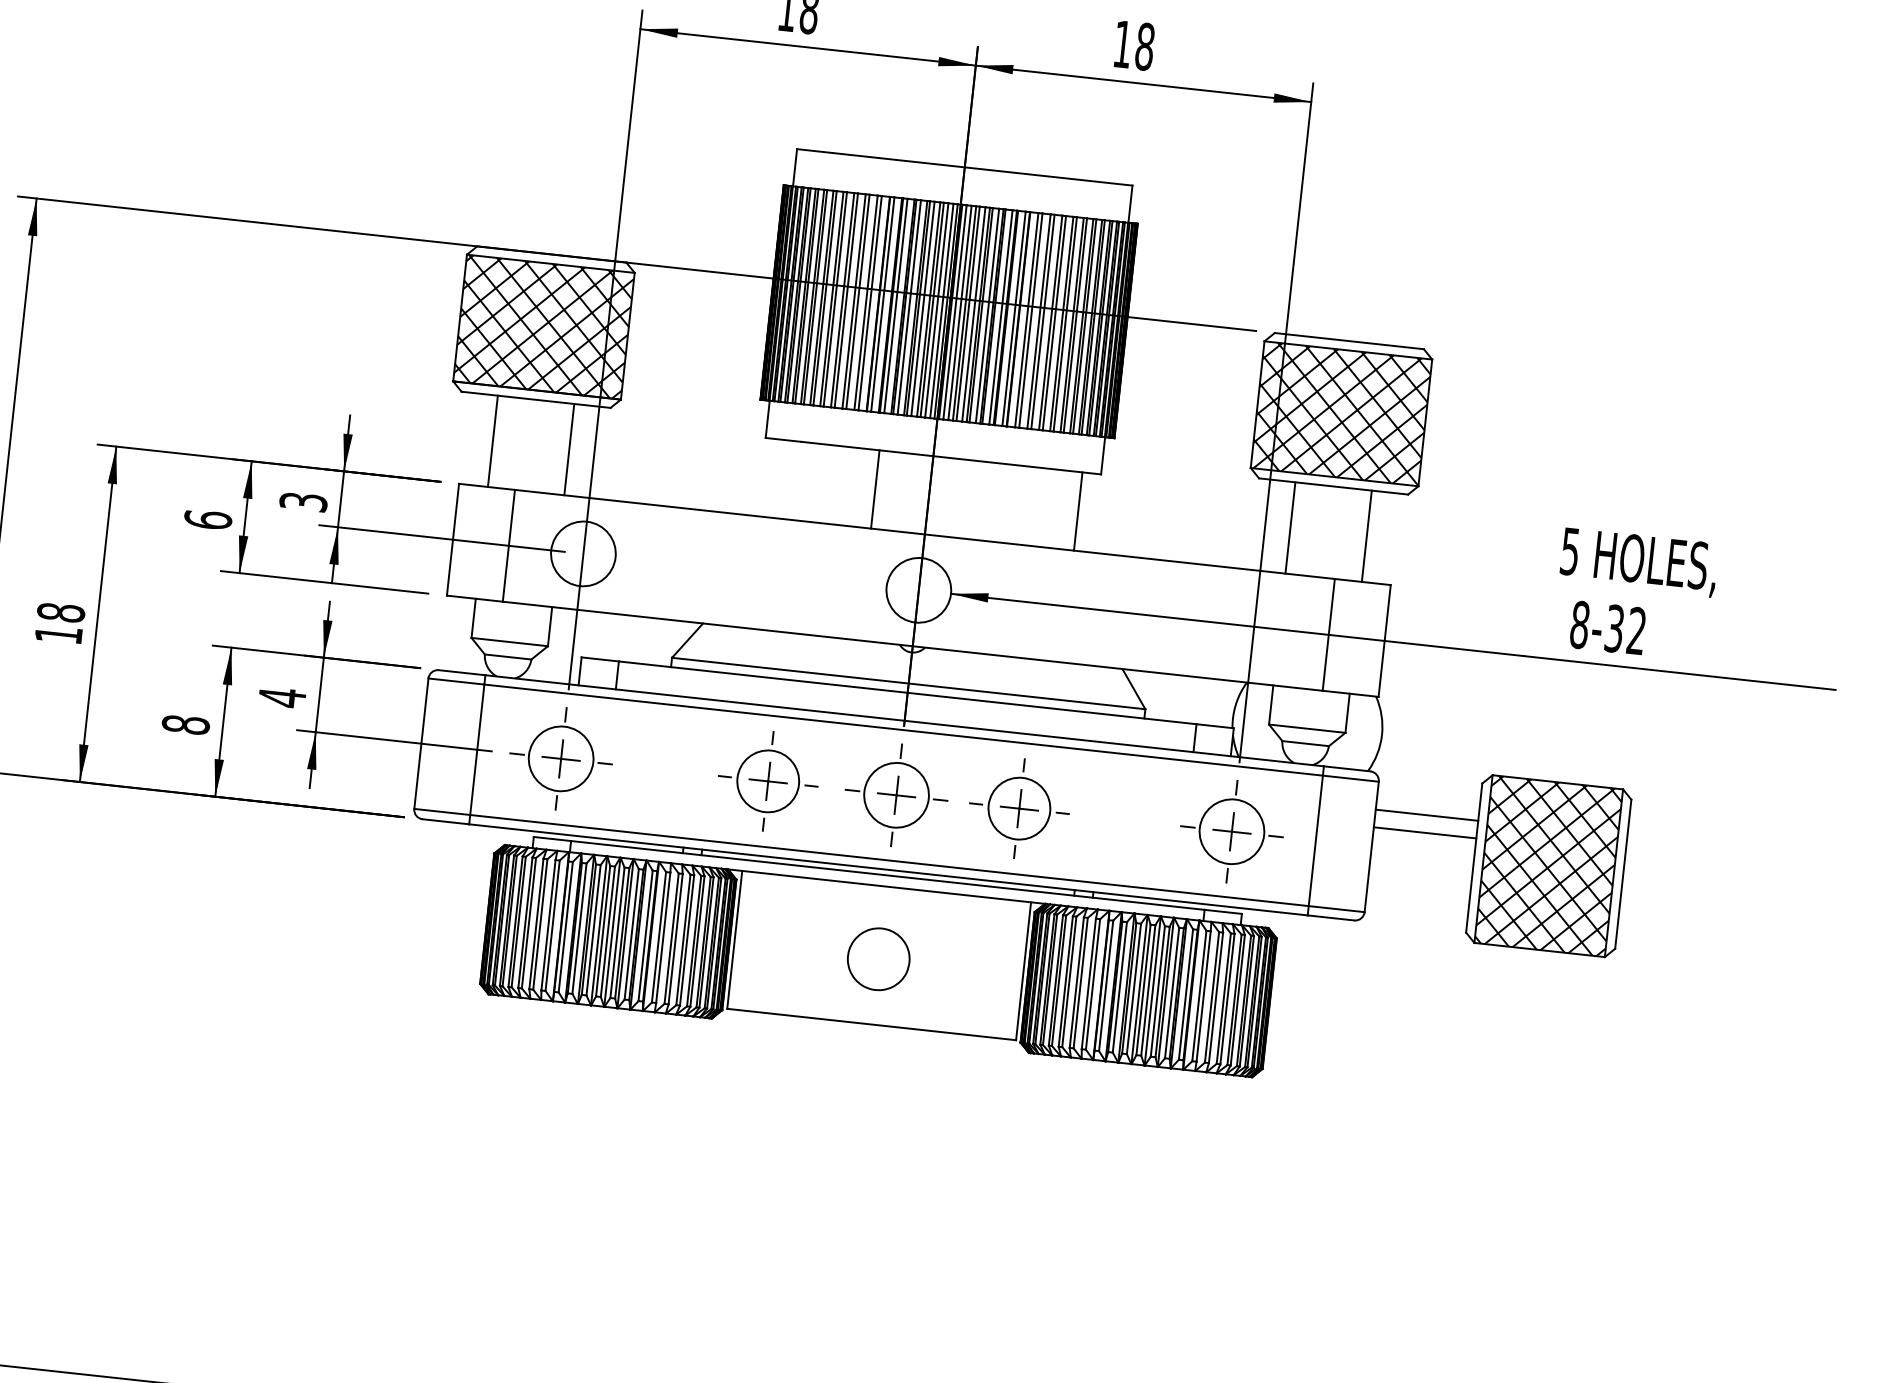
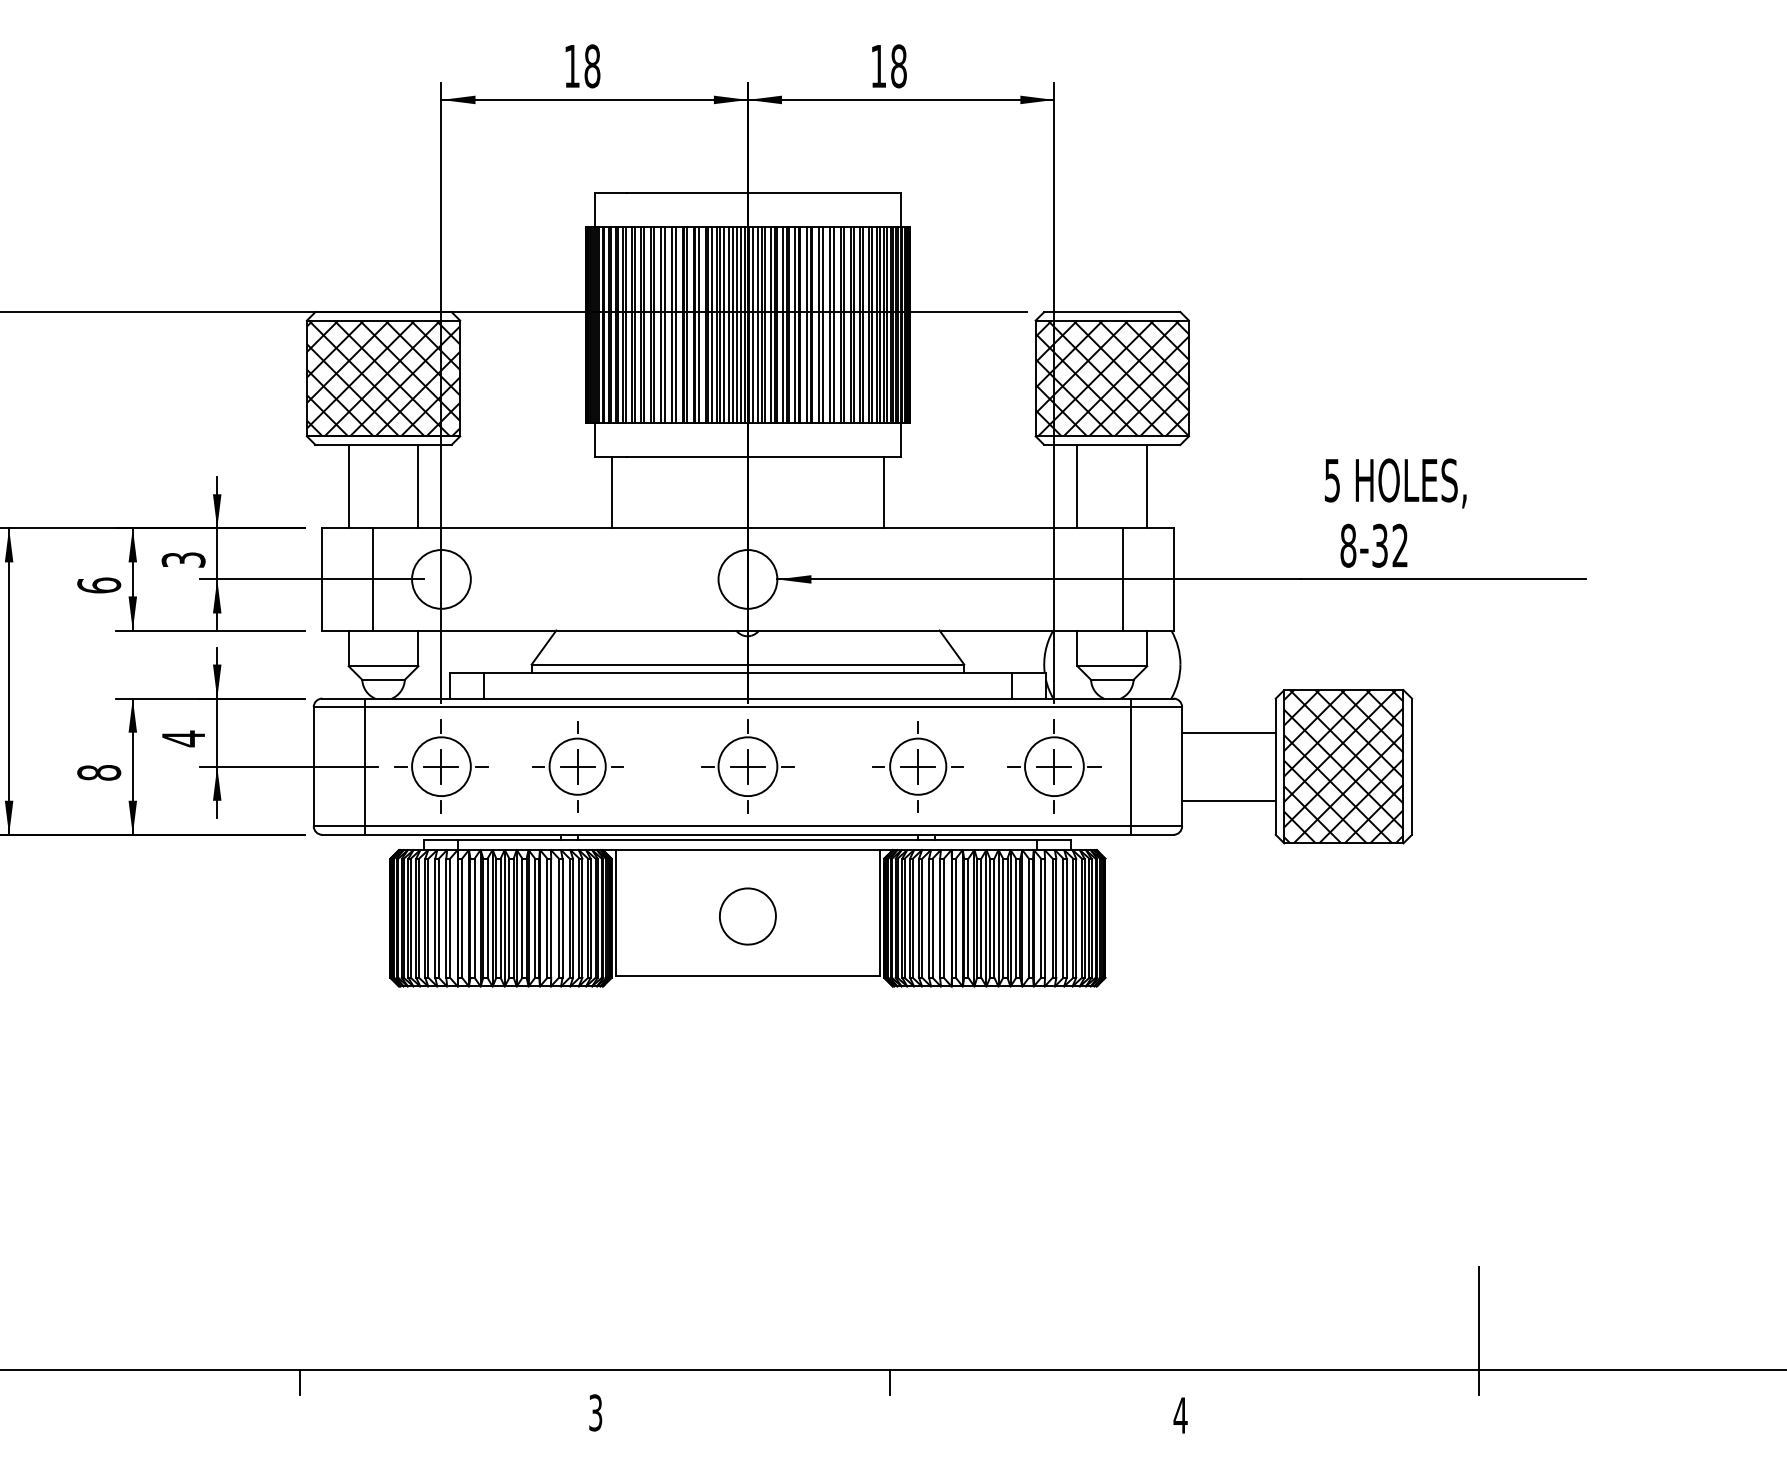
line: (875, 489) -> (611, 492), moved
part: (768, 781) -> (577, 766), moved
part: (1018, 808) -> (917, 766), moved
line: (1424, 832) -> (1228, 800), moved

